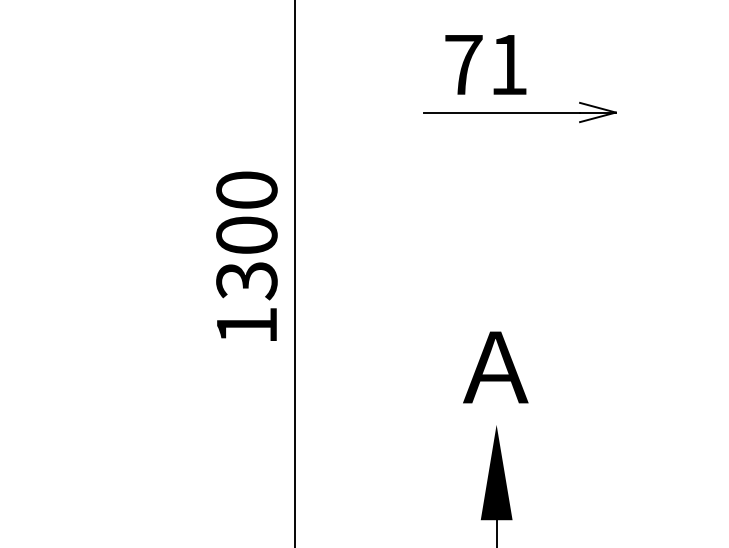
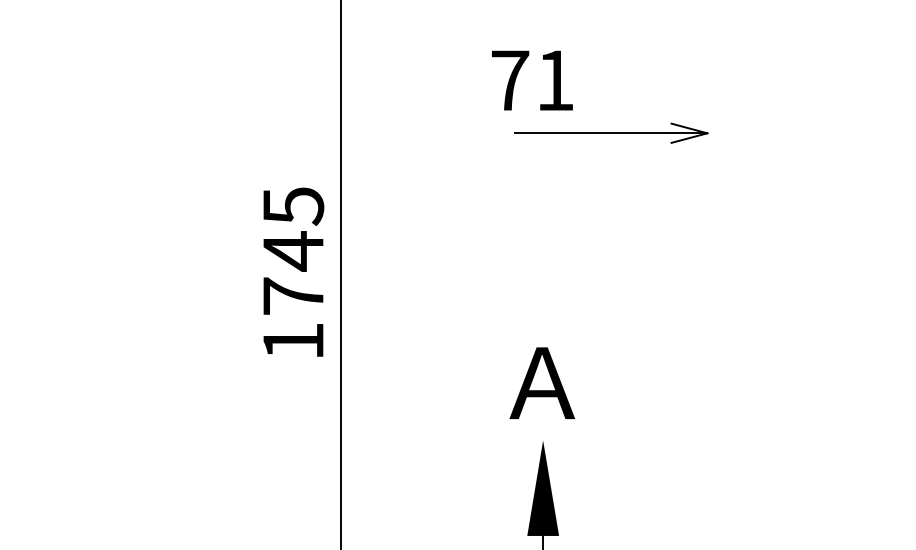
part: (519, 111) -> (611, 132), moved
text: (246, 235) -> (293, 251), 1300 -> 1745

